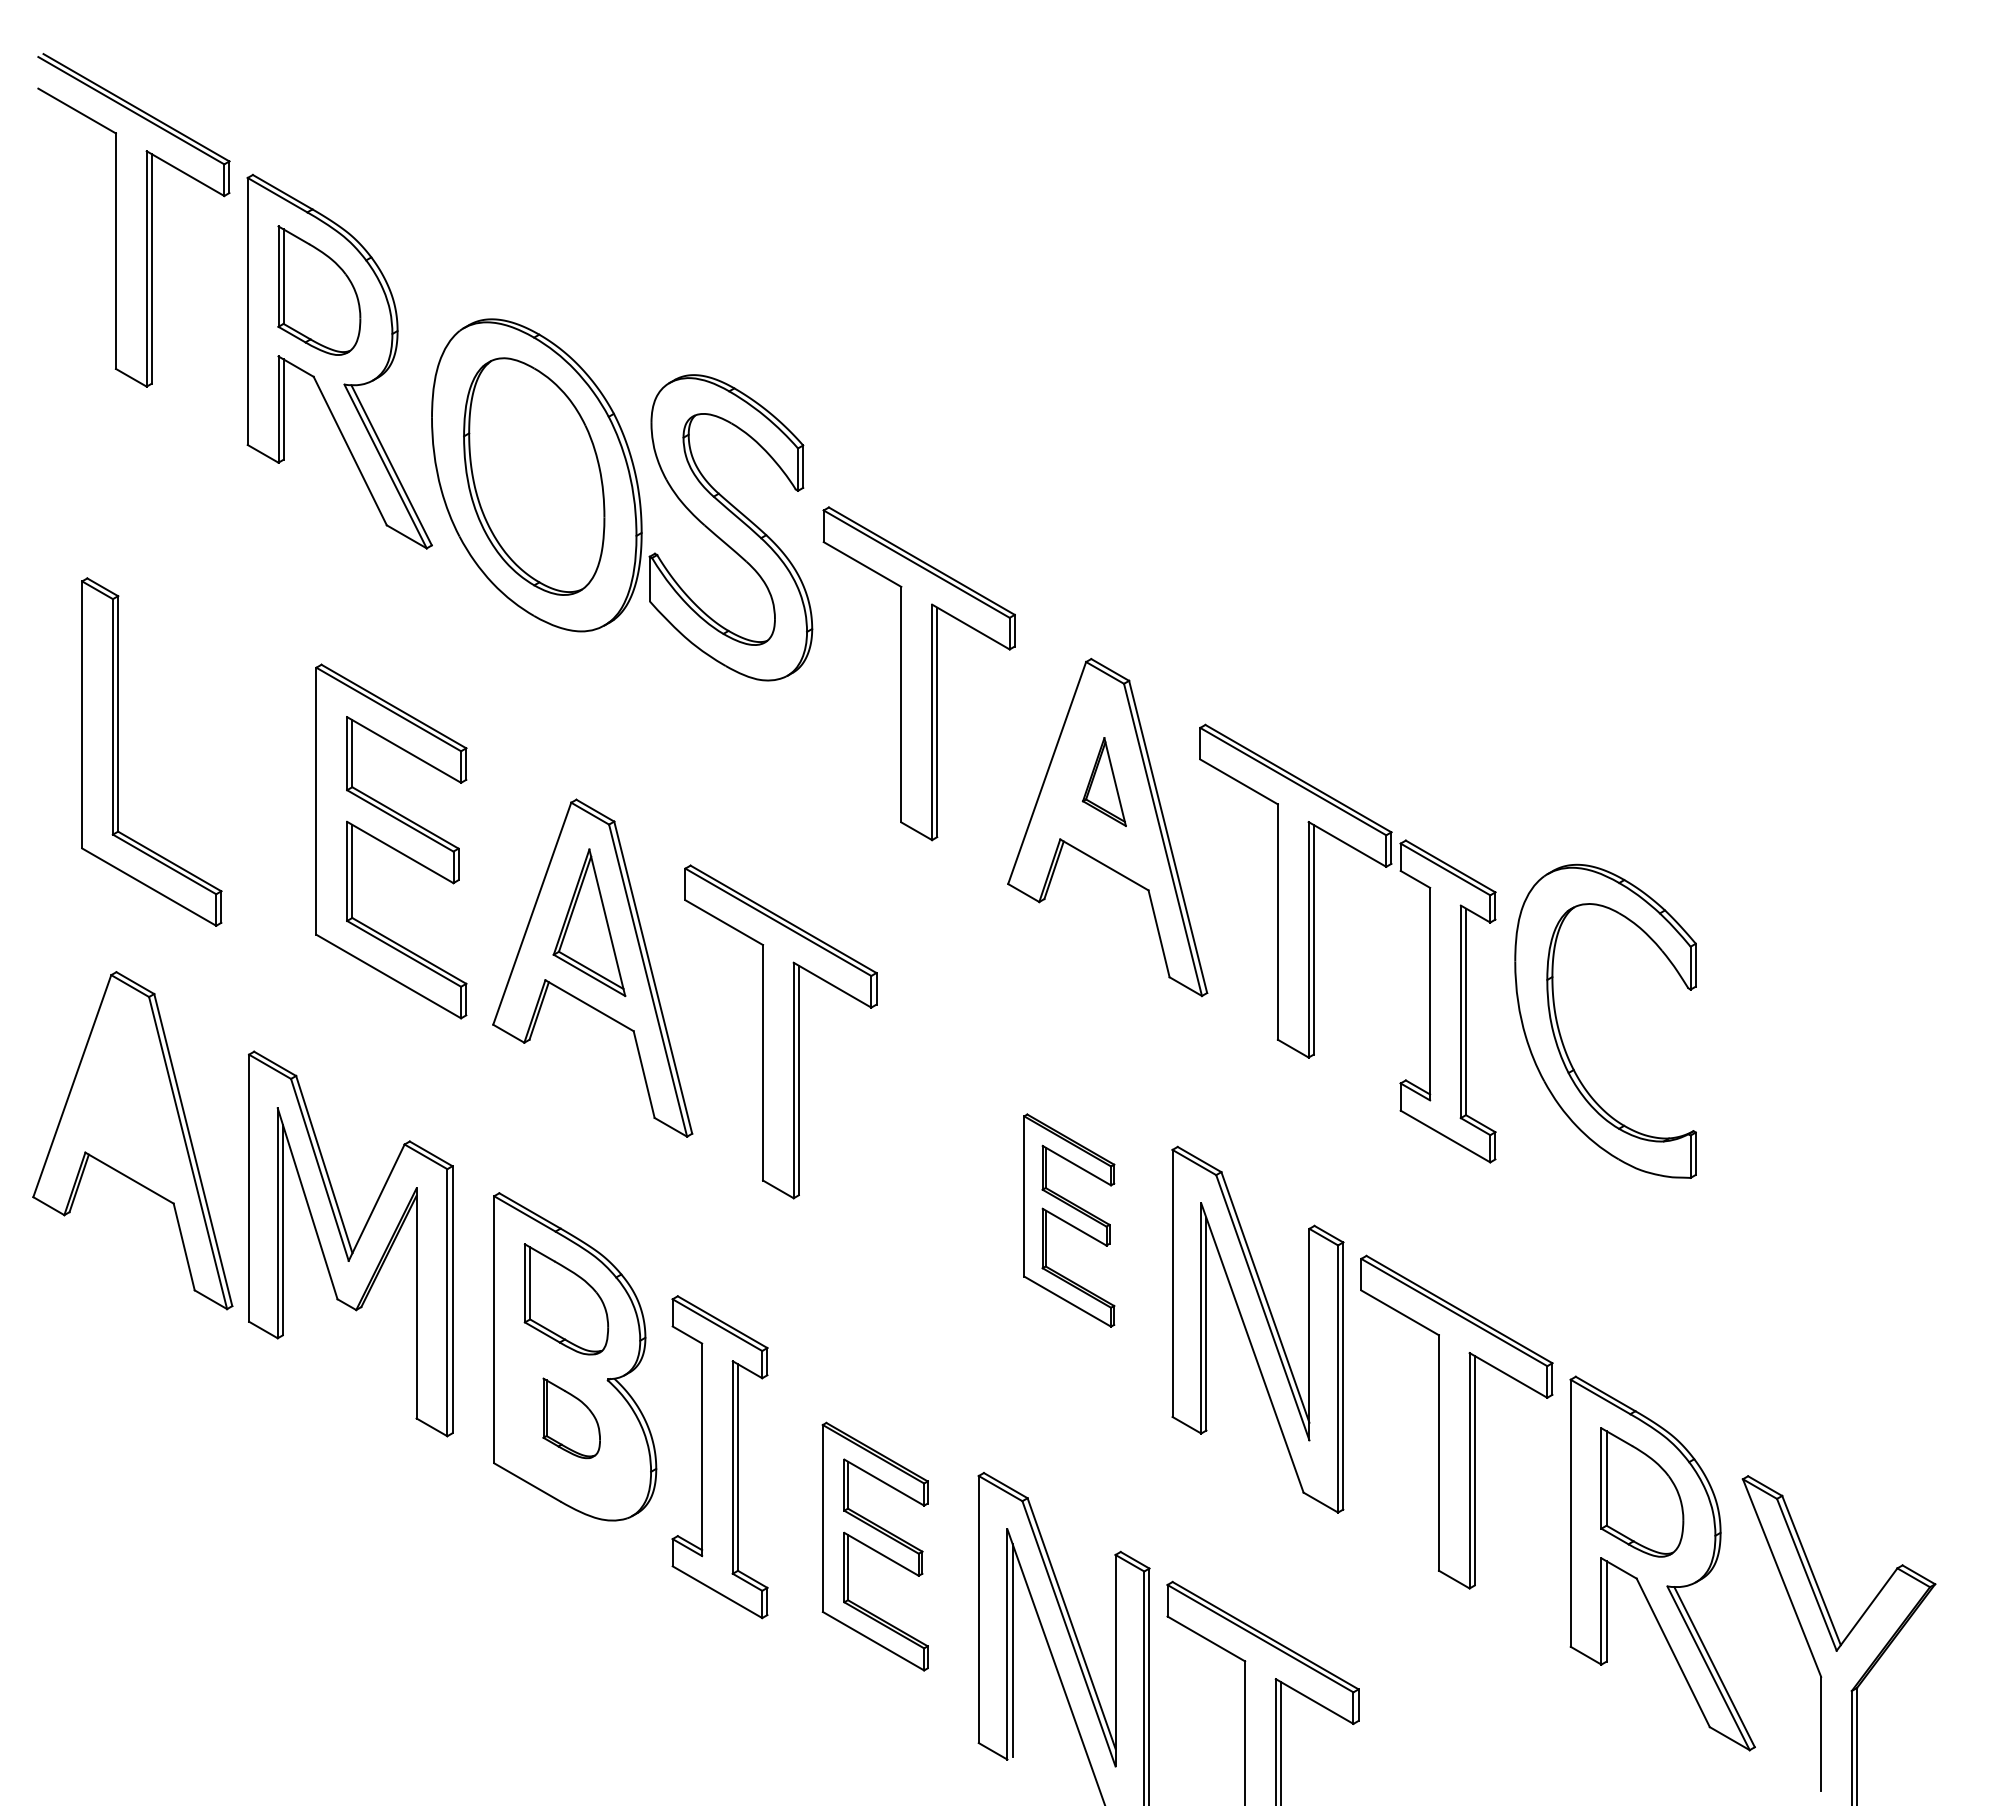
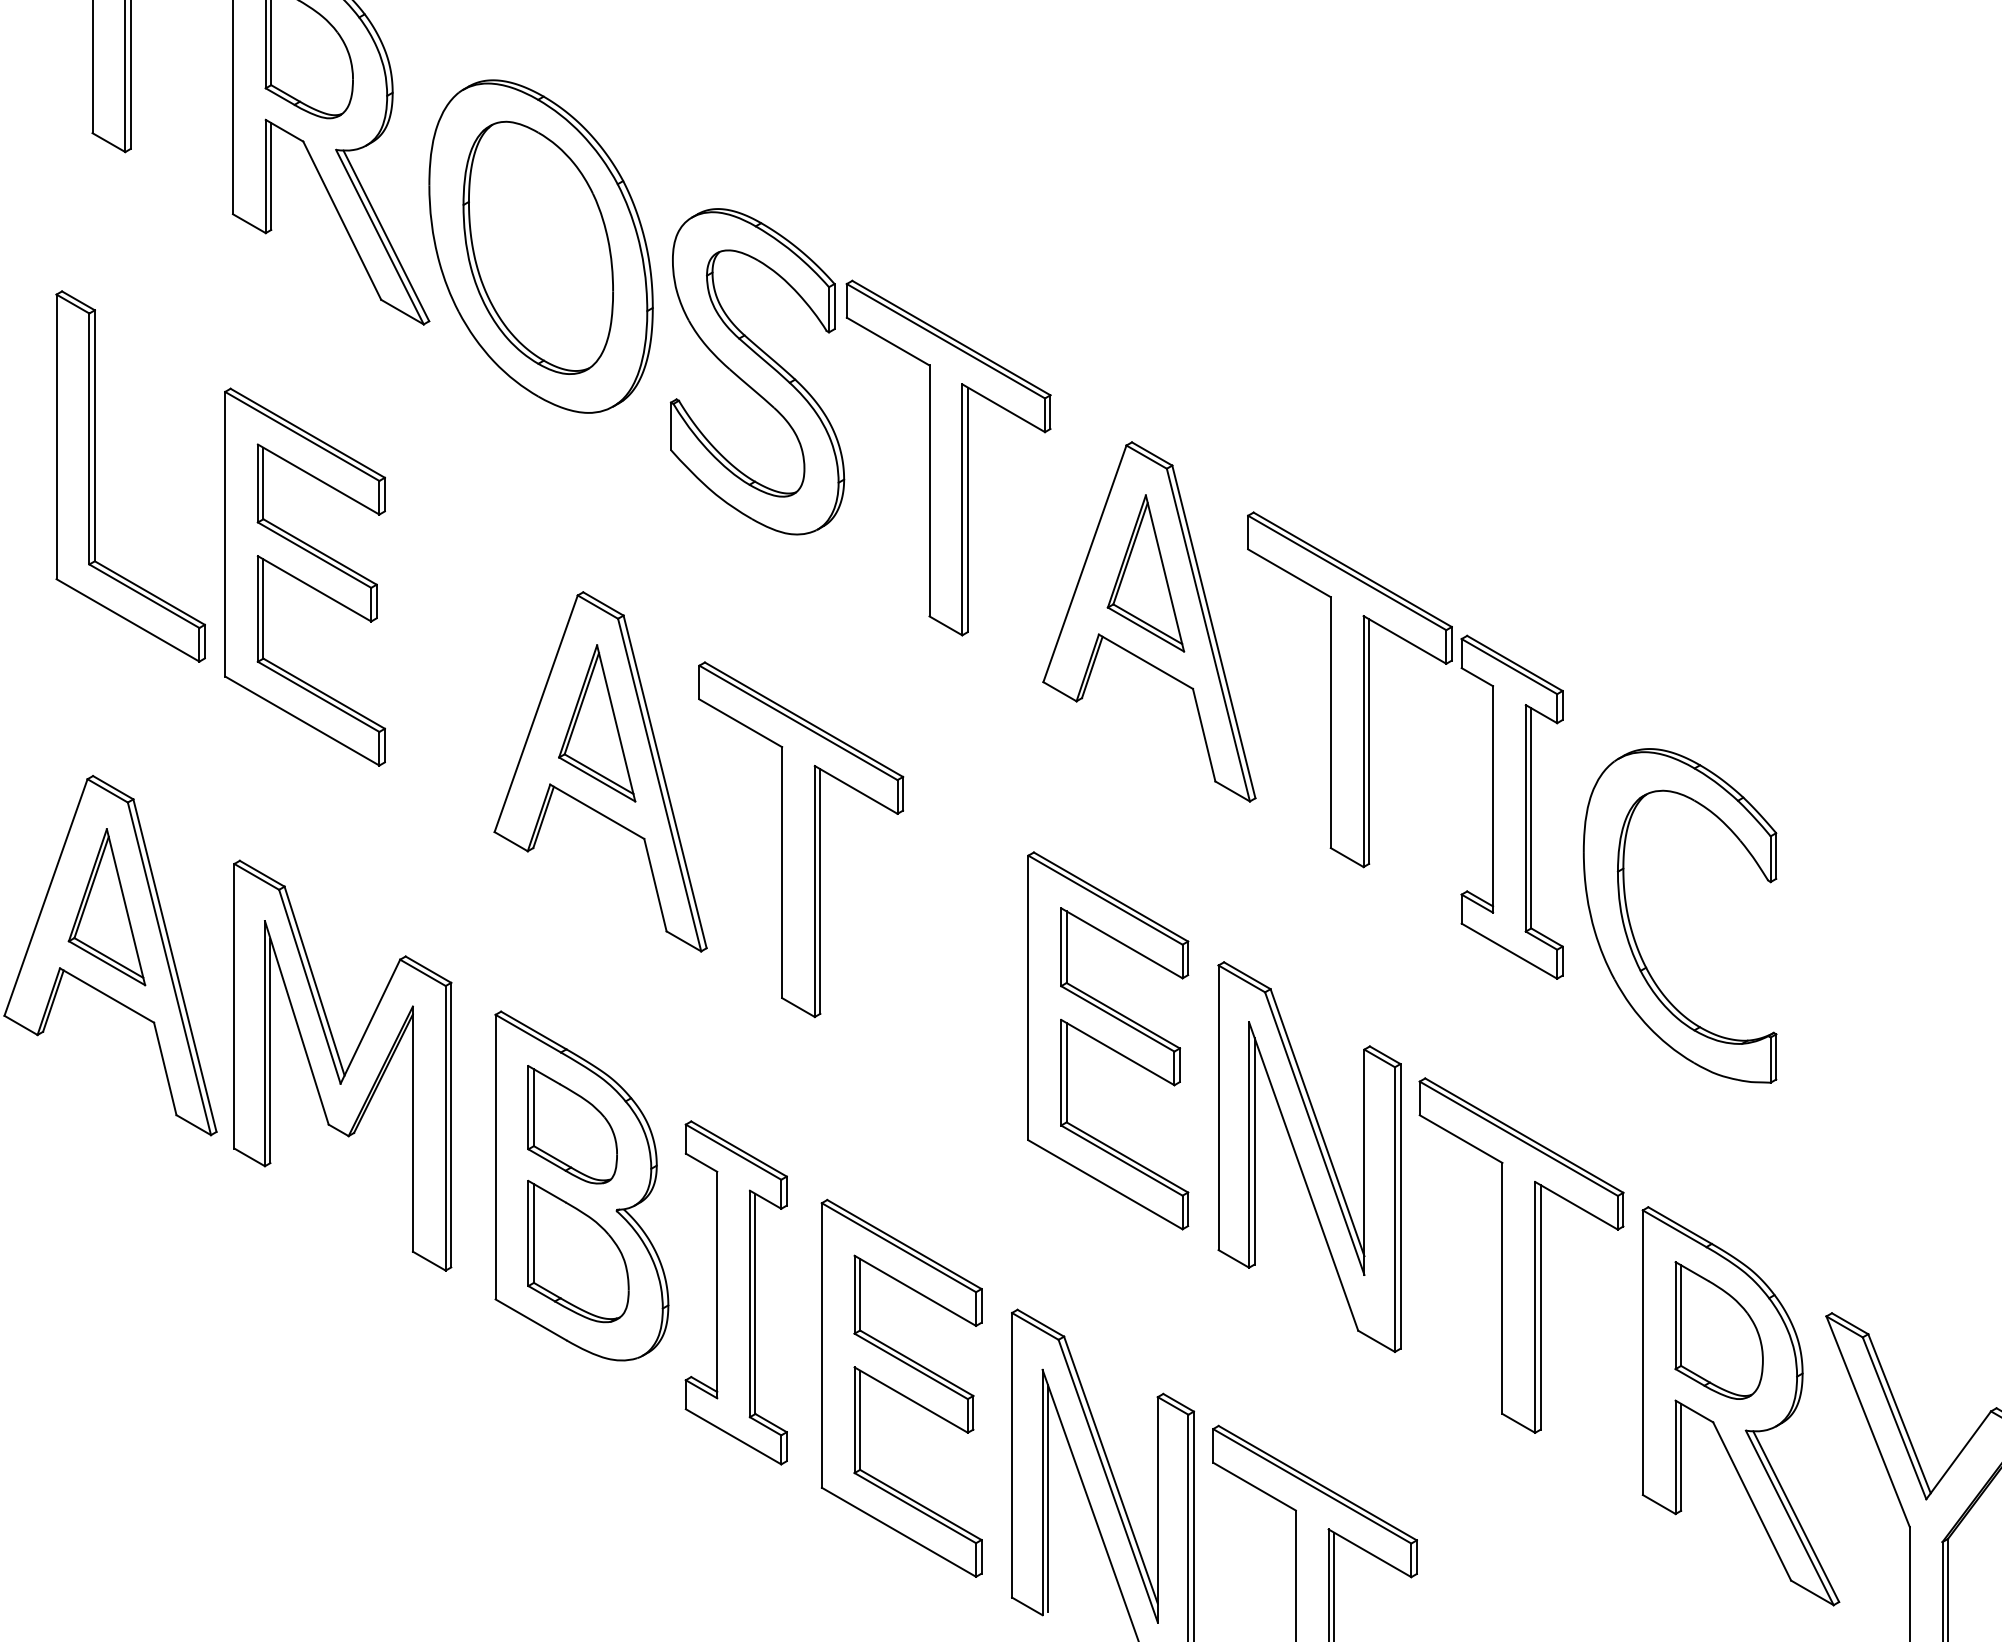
part: (730, 527) -> (757, 371), moved
part: (118, 751) -> (95, 475), moved
part: (1104, 781) -> (1146, 572), size x1.67
part: (391, 841) -> (305, 577), moved
part: (1560, 1031) -> (1632, 926), moved
part: (129, 1095) -> (106, 907), added
part: (1069, 1220) -> (1108, 1040), size x1.67
part: (571, 1418) -> (578, 1251), size x1.67
part: (875, 1546) -> (901, 1388), size x1.43

